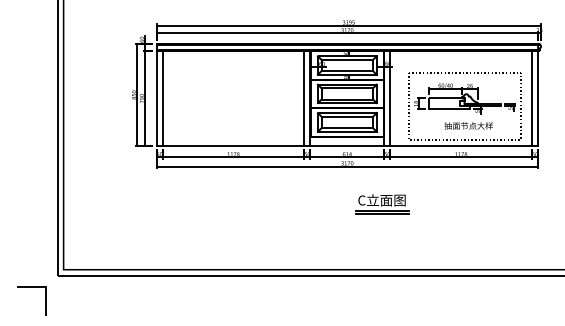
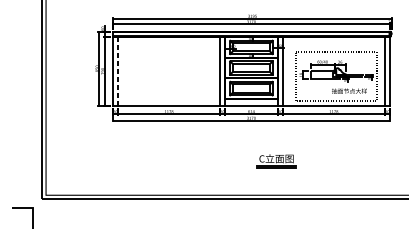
line: (162, 98) -> (117, 71), solid -> dashed
text: (468, 125) -> (349, 90), moved
part: (382, 204) -> (276, 161), moved

